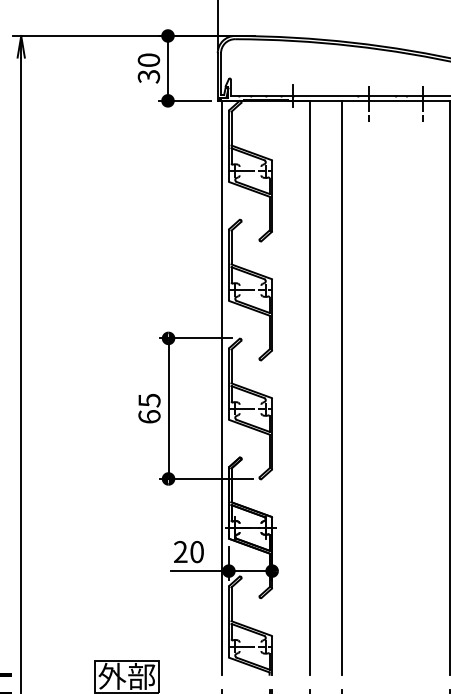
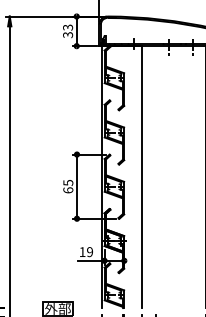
text: (147, 60) -> (67, 27), 30 -> 33
line: (342, 388) -> (156, 177), removed
text: (187, 552) -> (85, 252), 20 -> 19

